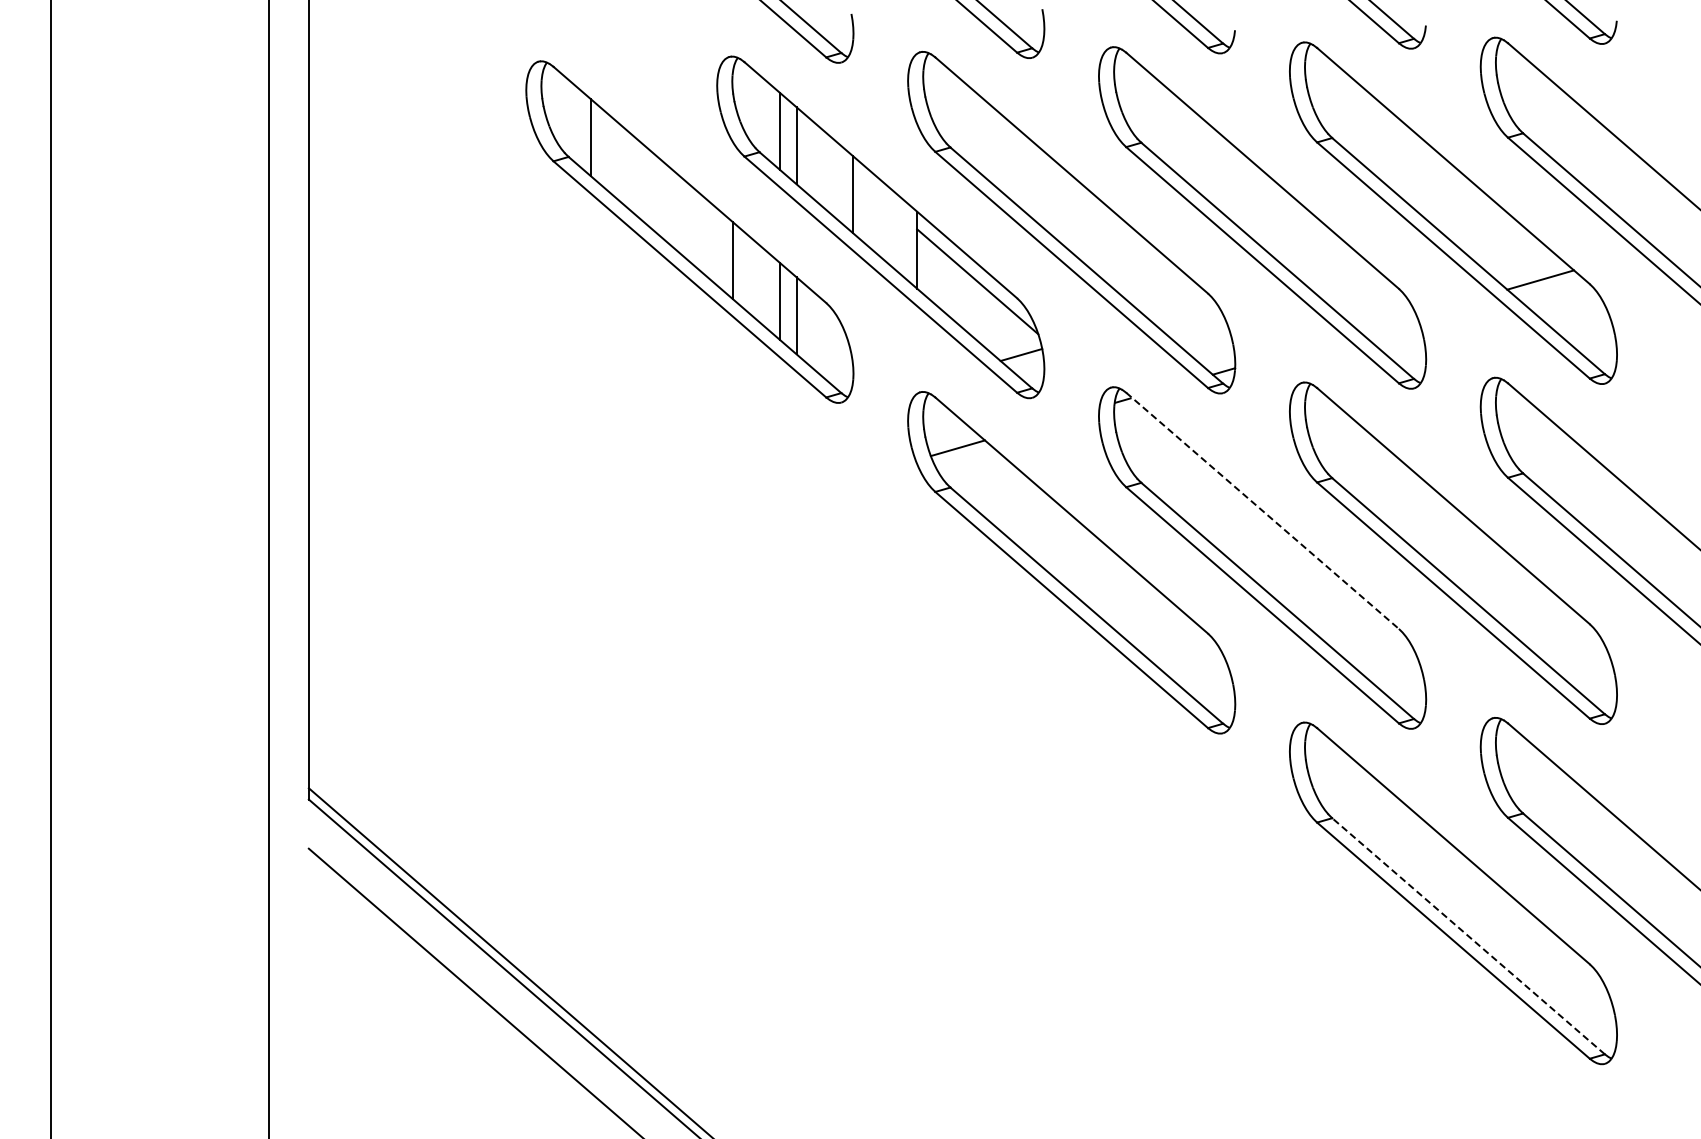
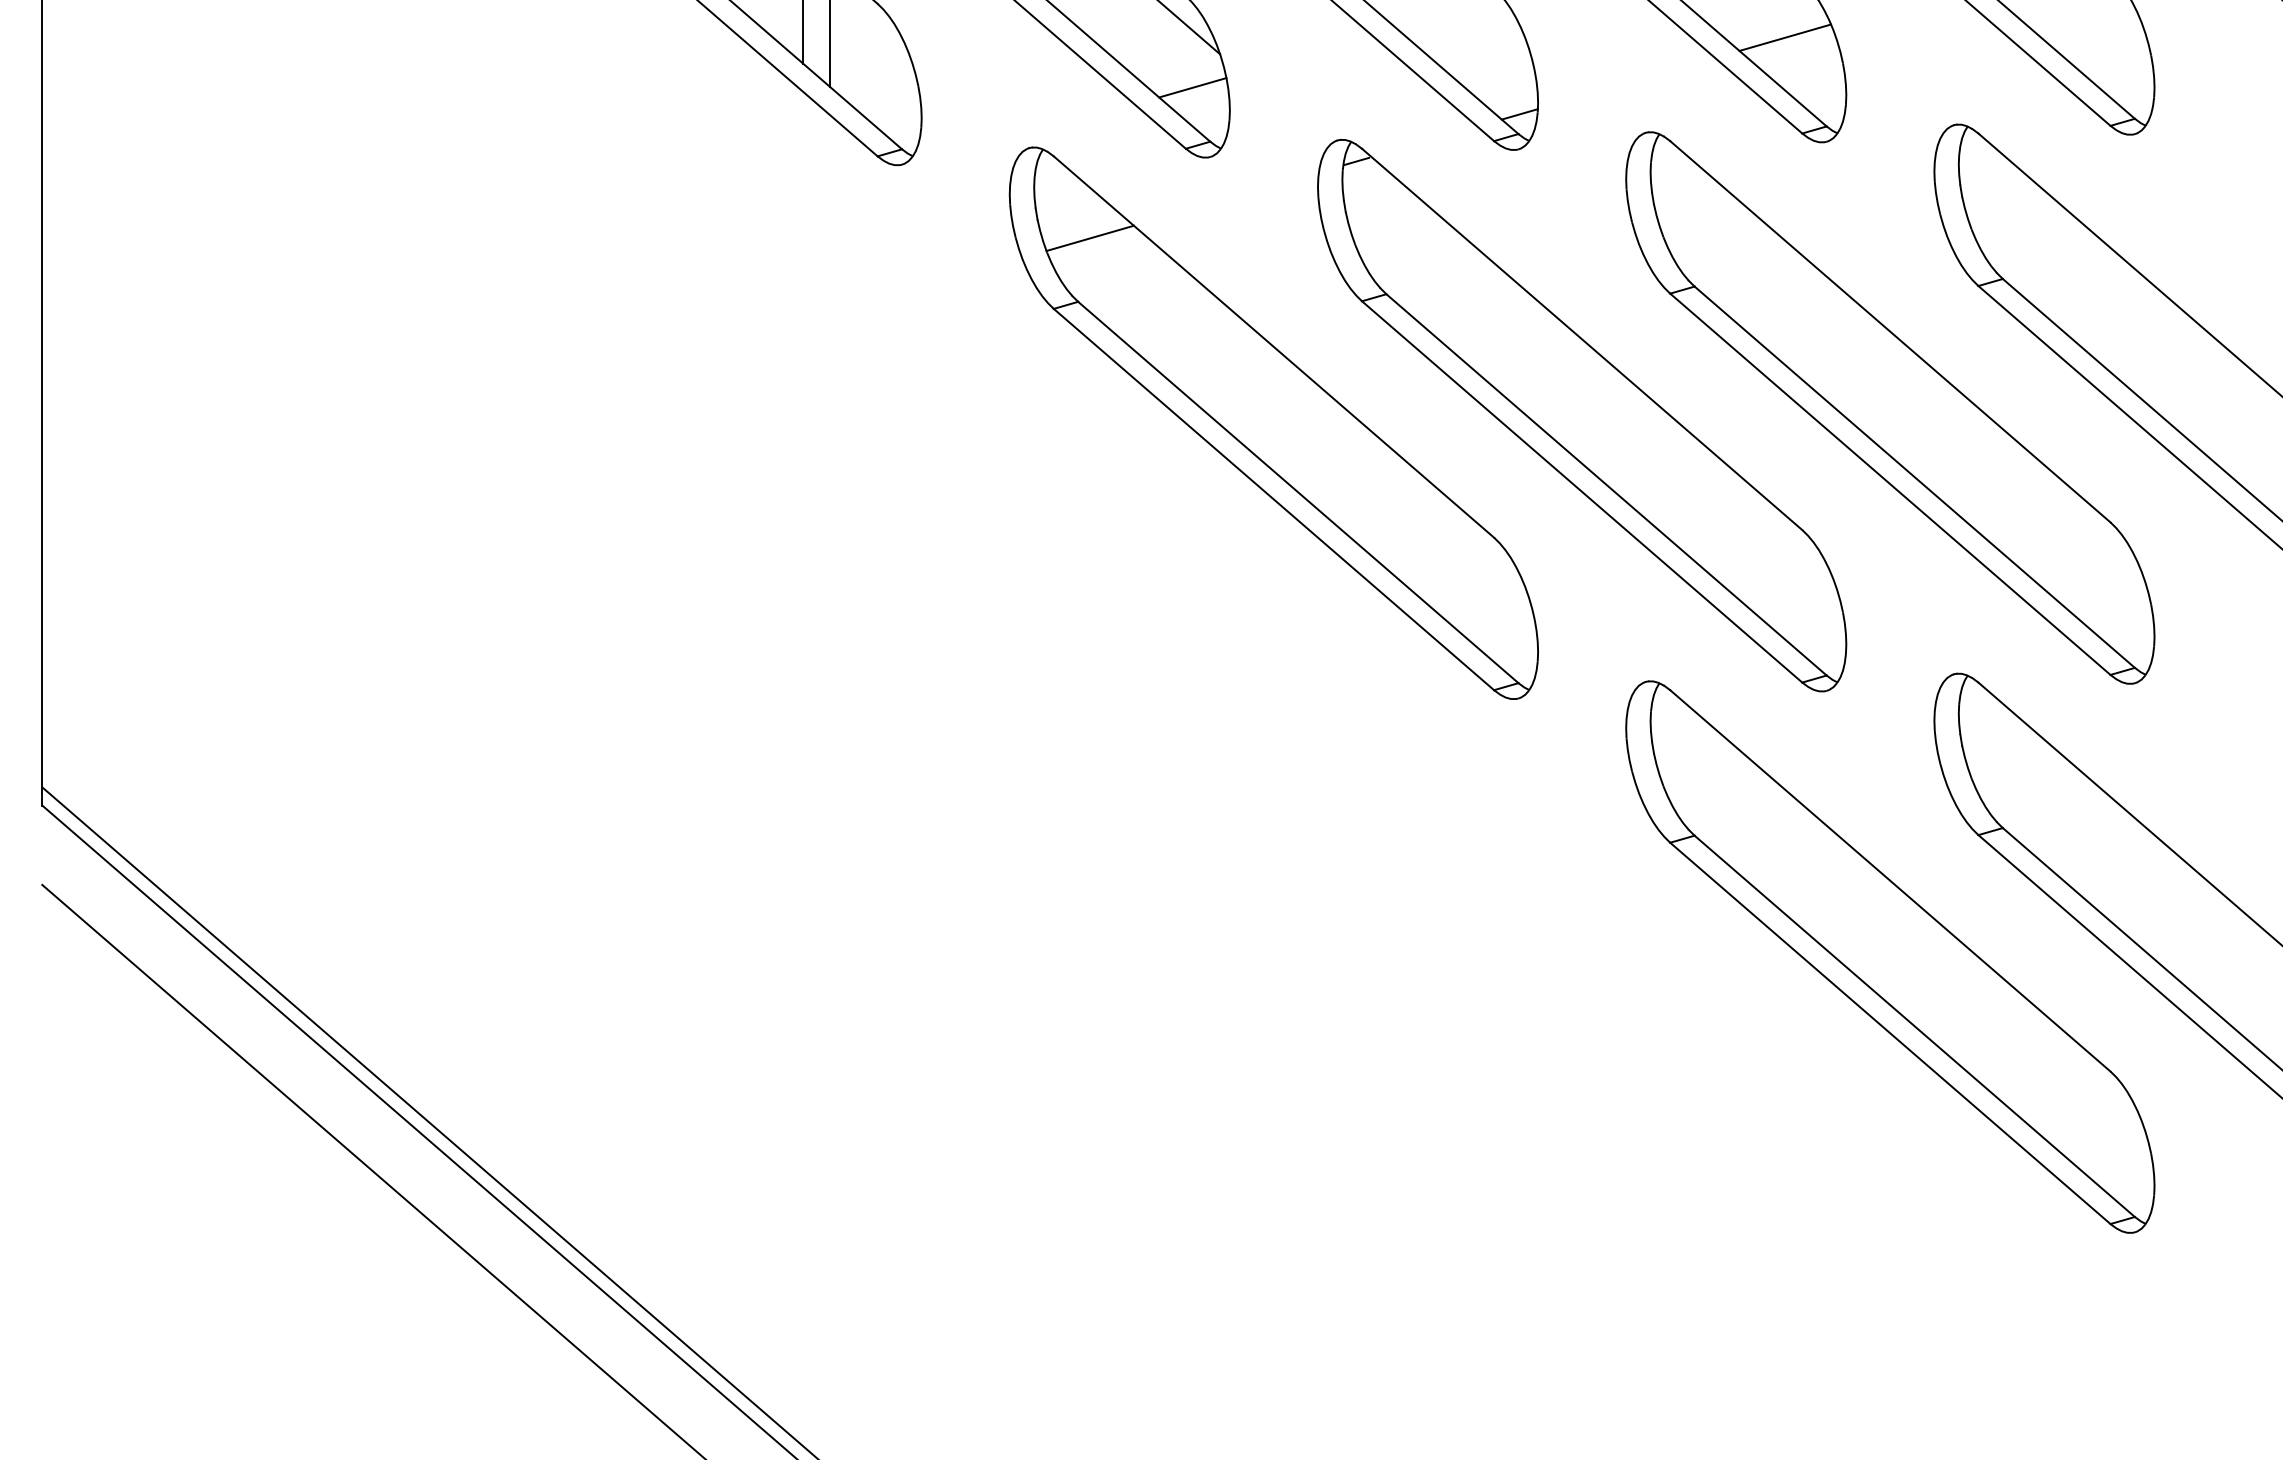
line: (1388, 323) -> (1785, 36), added
line: (1262, 511) -> (1582, 340), dashed -> solid
line: (1468, 935) -> (1914, 1025), dashed -> solid

